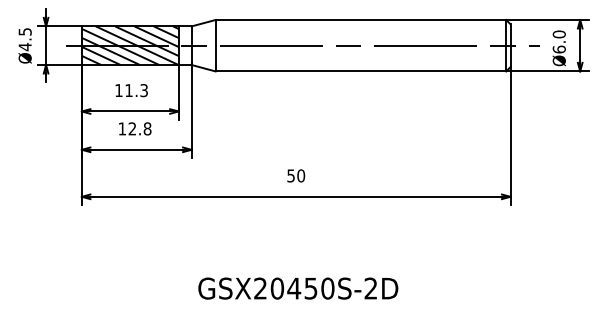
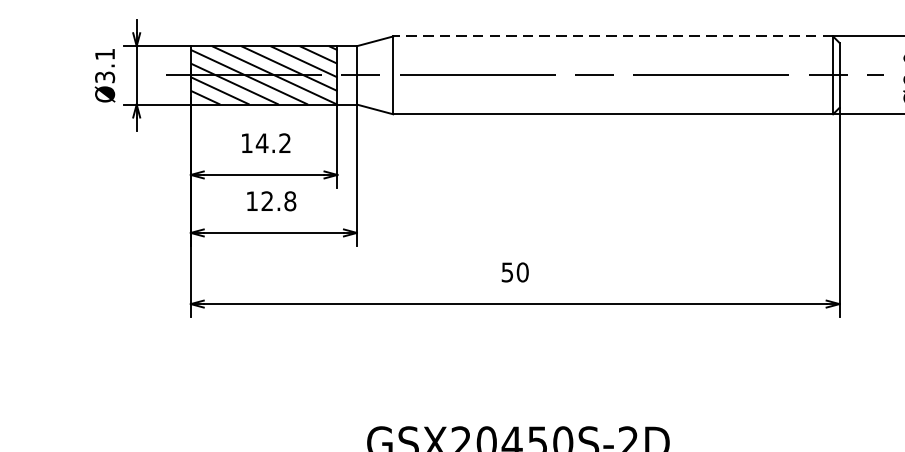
line: (360, 20) -> (612, 37), solid -> dashed
text: (24, 39) -> (104, 65), Ø4.5 -> Ø3.1
text: (135, 90) -> (272, 143), 11.3 -> 14.2

